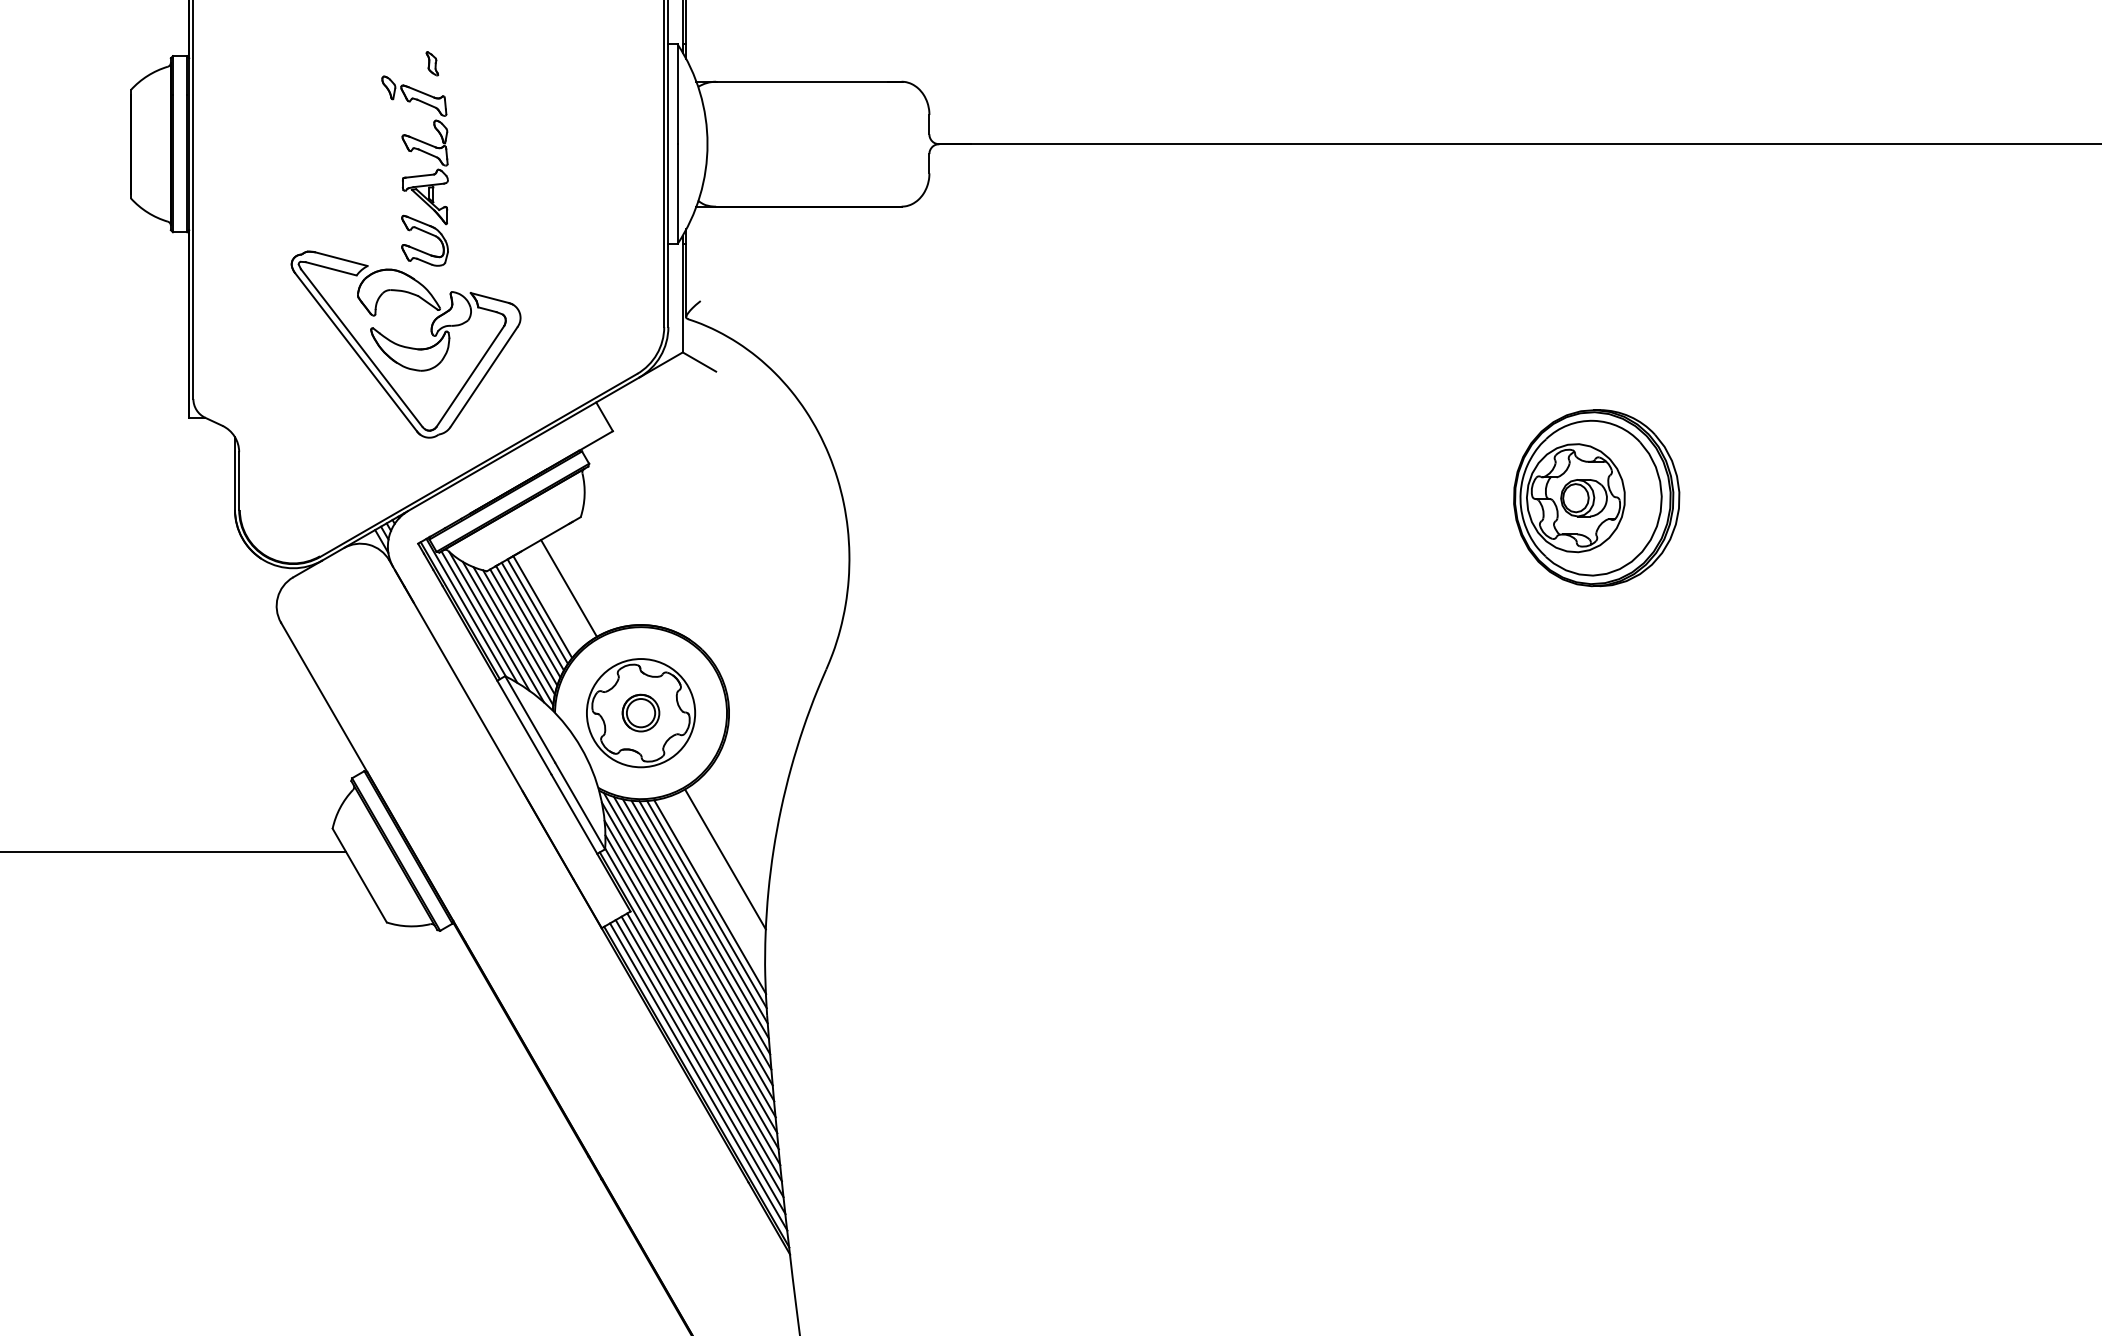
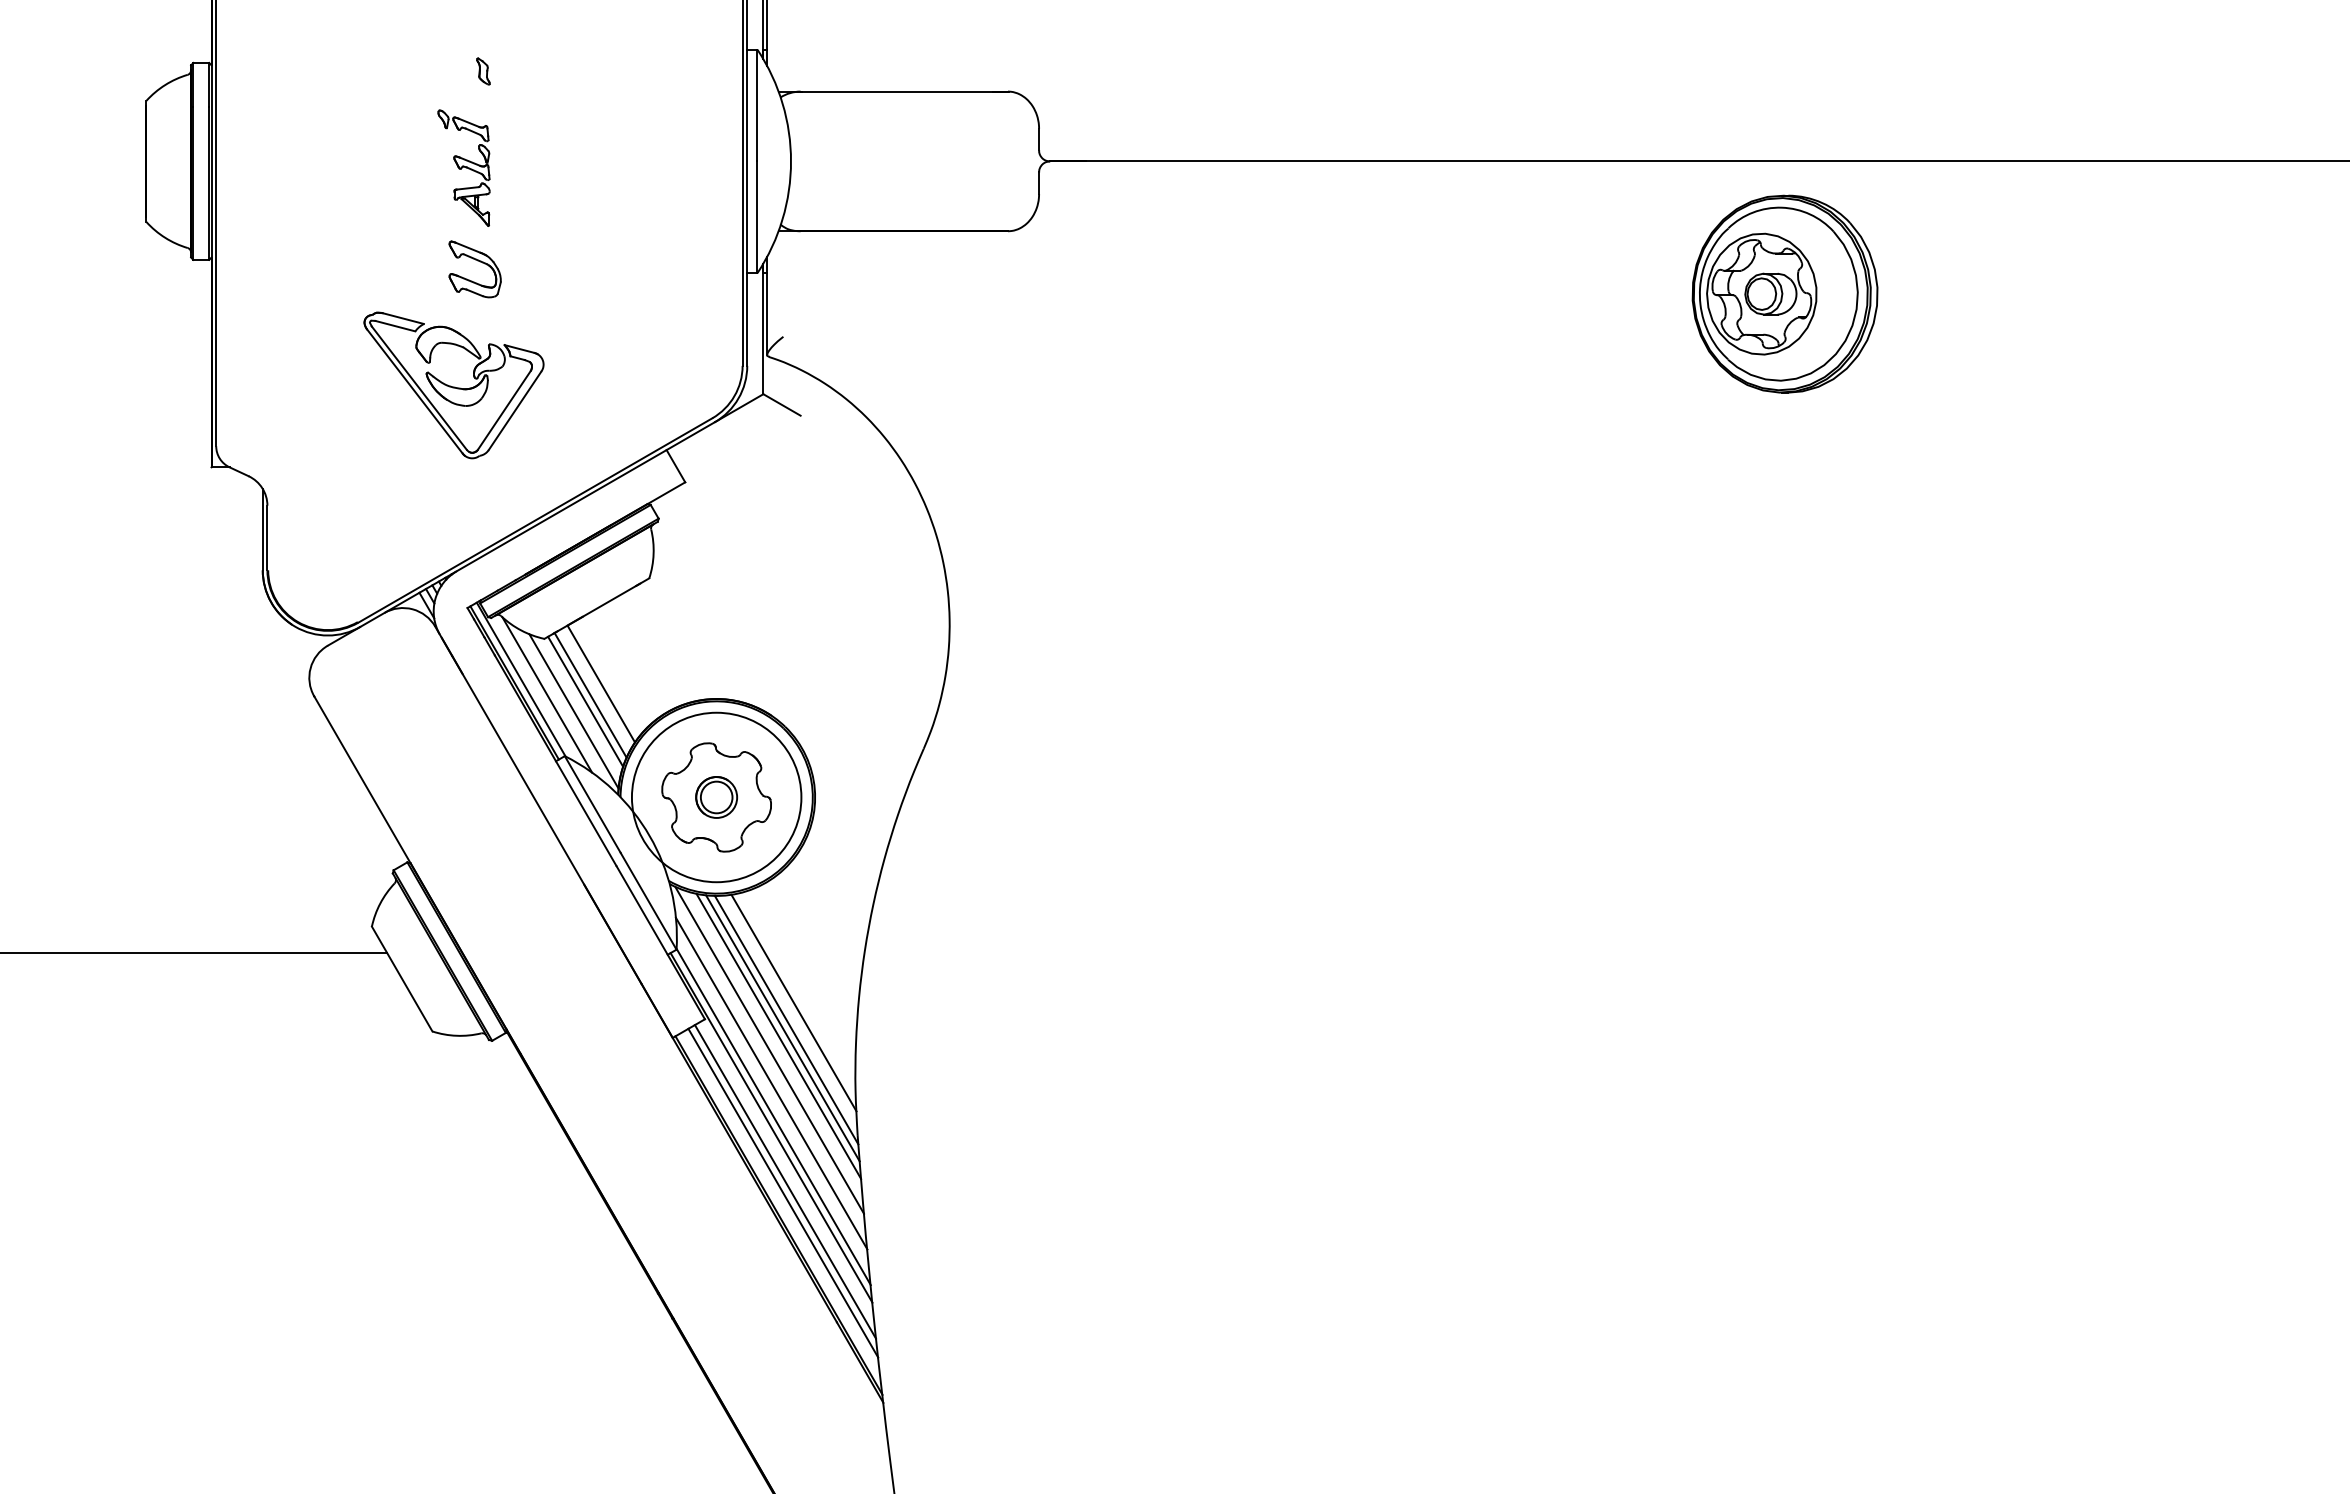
part: (414, 149) -> (463, 167), size x0.7
part: (405, 344) -> (453, 385), size x0.7
part: (1596, 497) -> (1784, 293), moved
line: (568, 587) -> (635, 657), removed
line: (542, 606) -> (606, 678), removed
line: (478, 616) -> (535, 689), removed
line: (532, 616) -> (595, 689), removed
line: (503, 631) -> (562, 706), removed
line: (519, 631) -> (580, 706), removed
circle: (640, 713) -> (716, 797), size x1.4
line: (724, 858) -> (810, 960), removed
line: (707, 904) -> (790, 1011), removed
line: (692, 933) -> (774, 1043), removed
line: (687, 952) -> (768, 1064), removed
line: (690, 984) -> (772, 1100), removed
line: (704, 1046) -> (787, 1170), removed
line: (699, 1076) -> (781, 1203), removed

